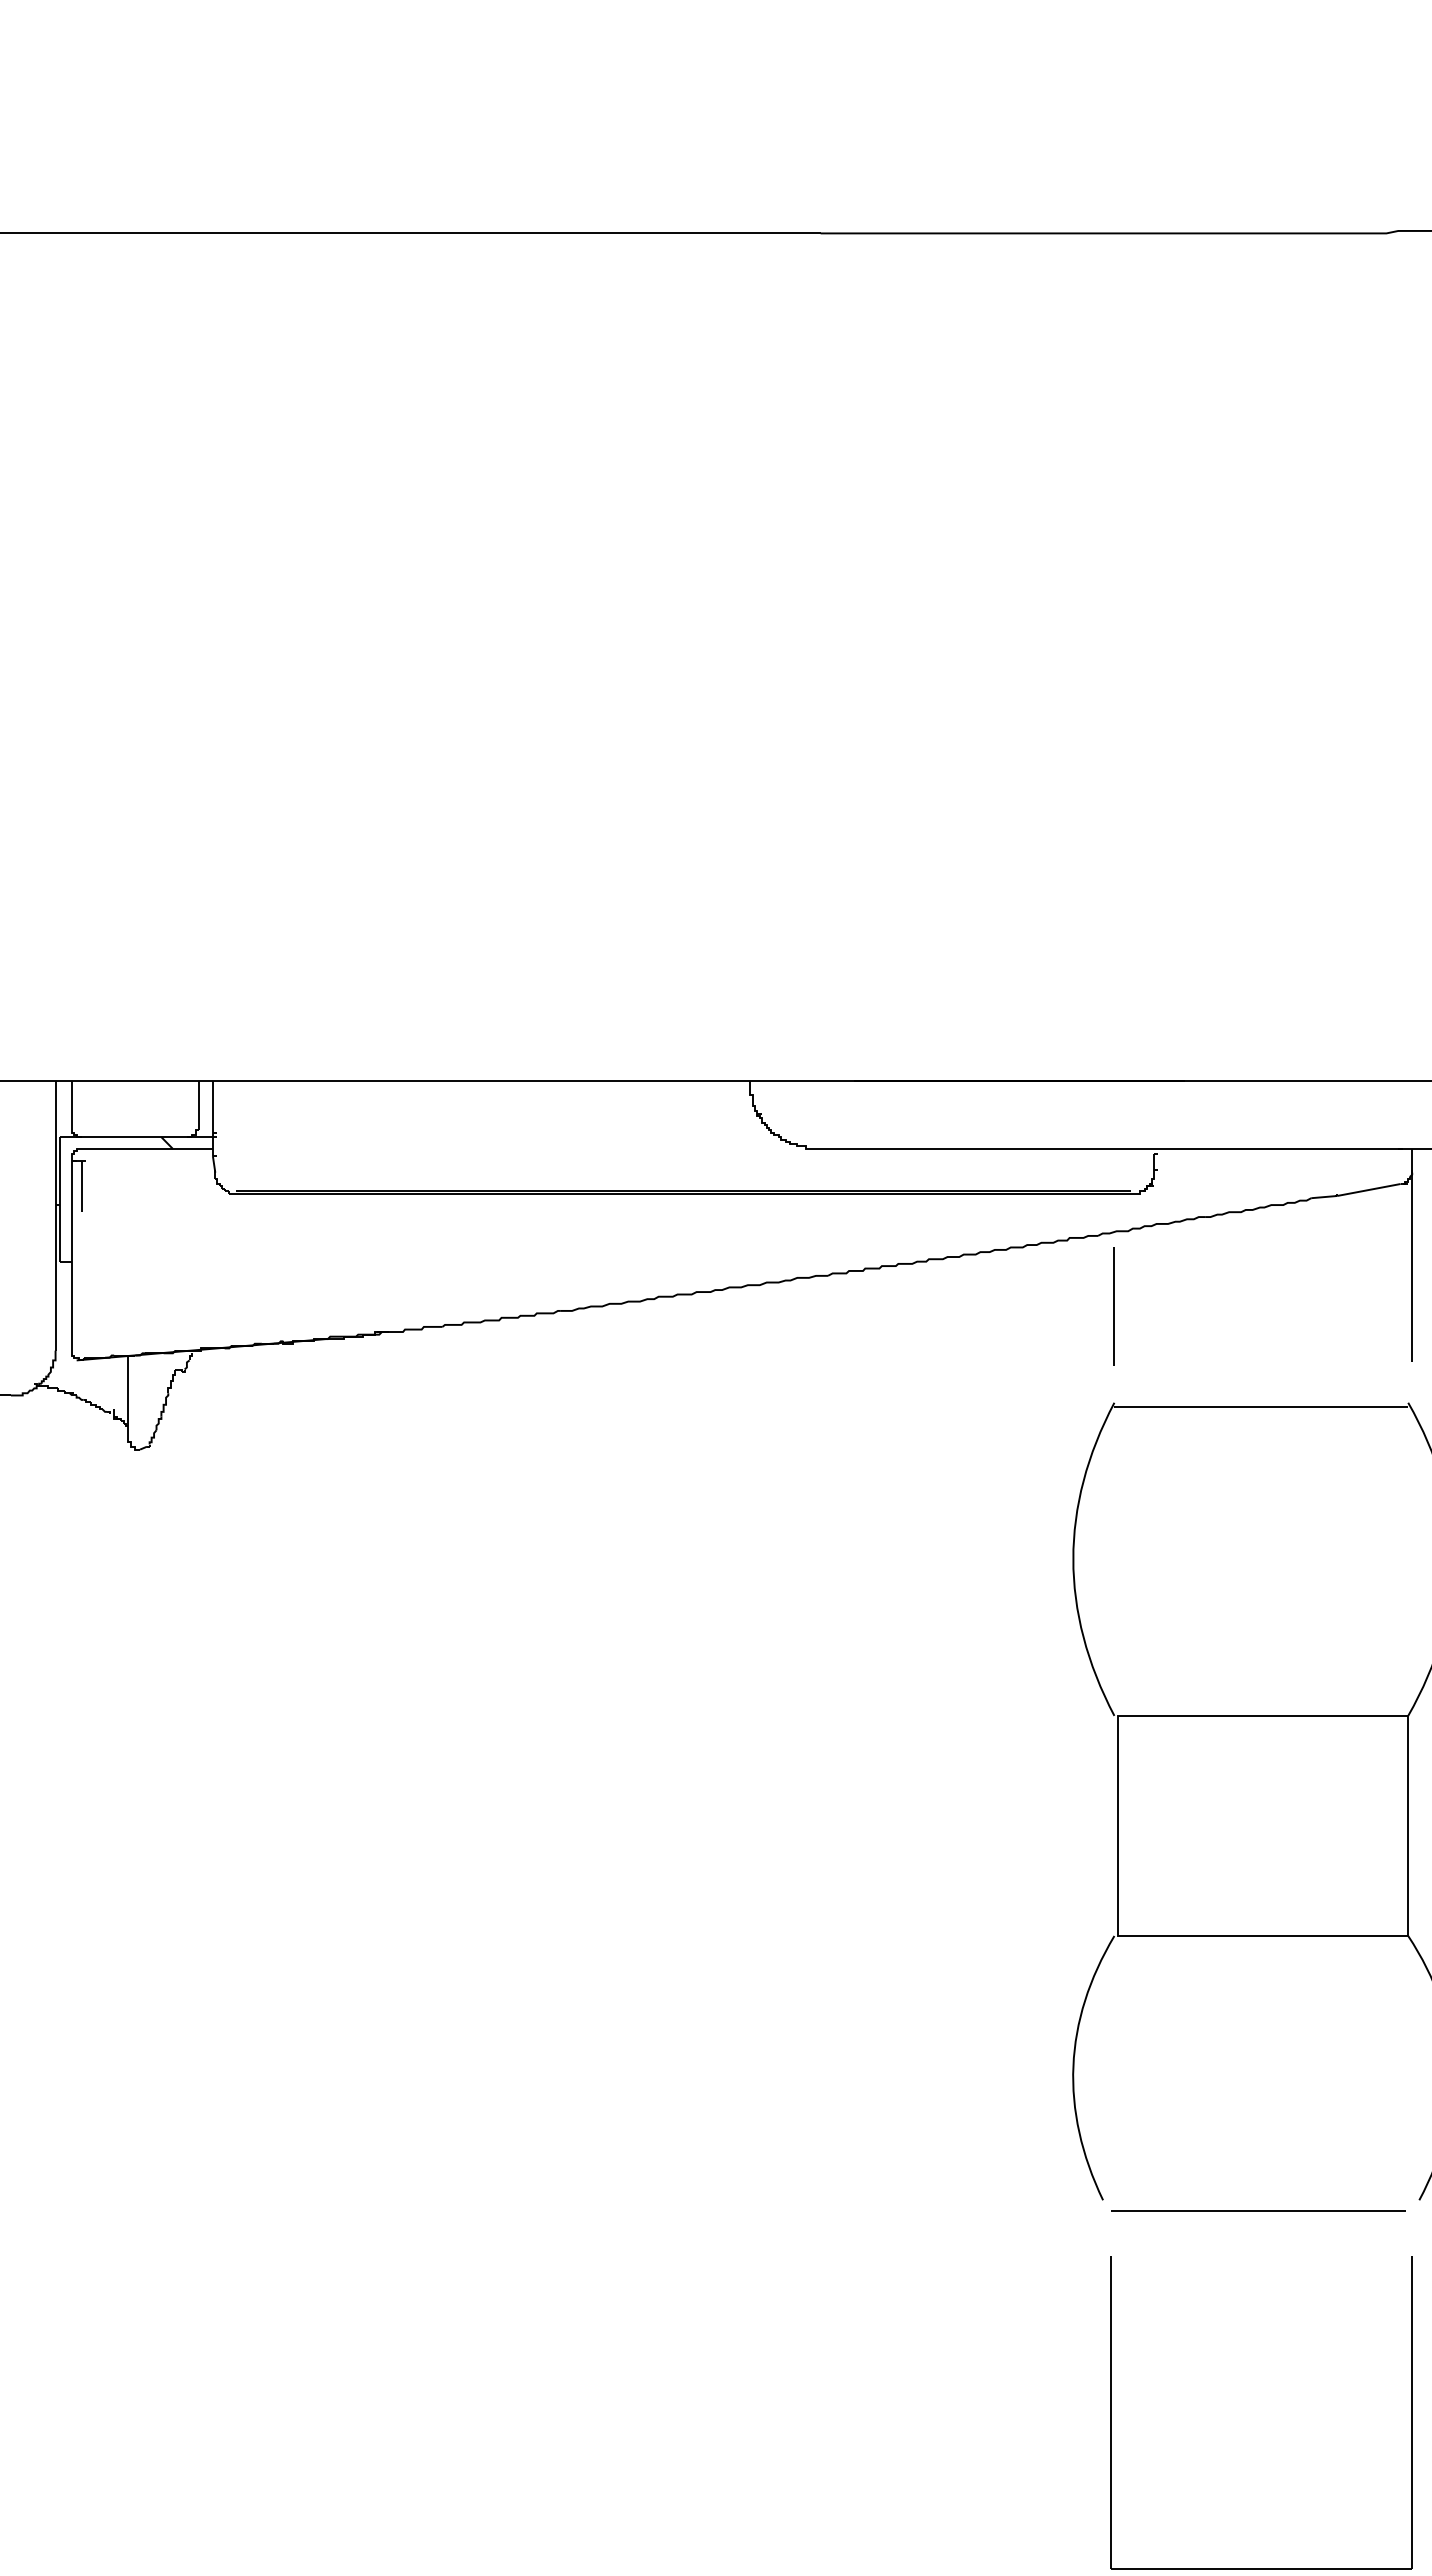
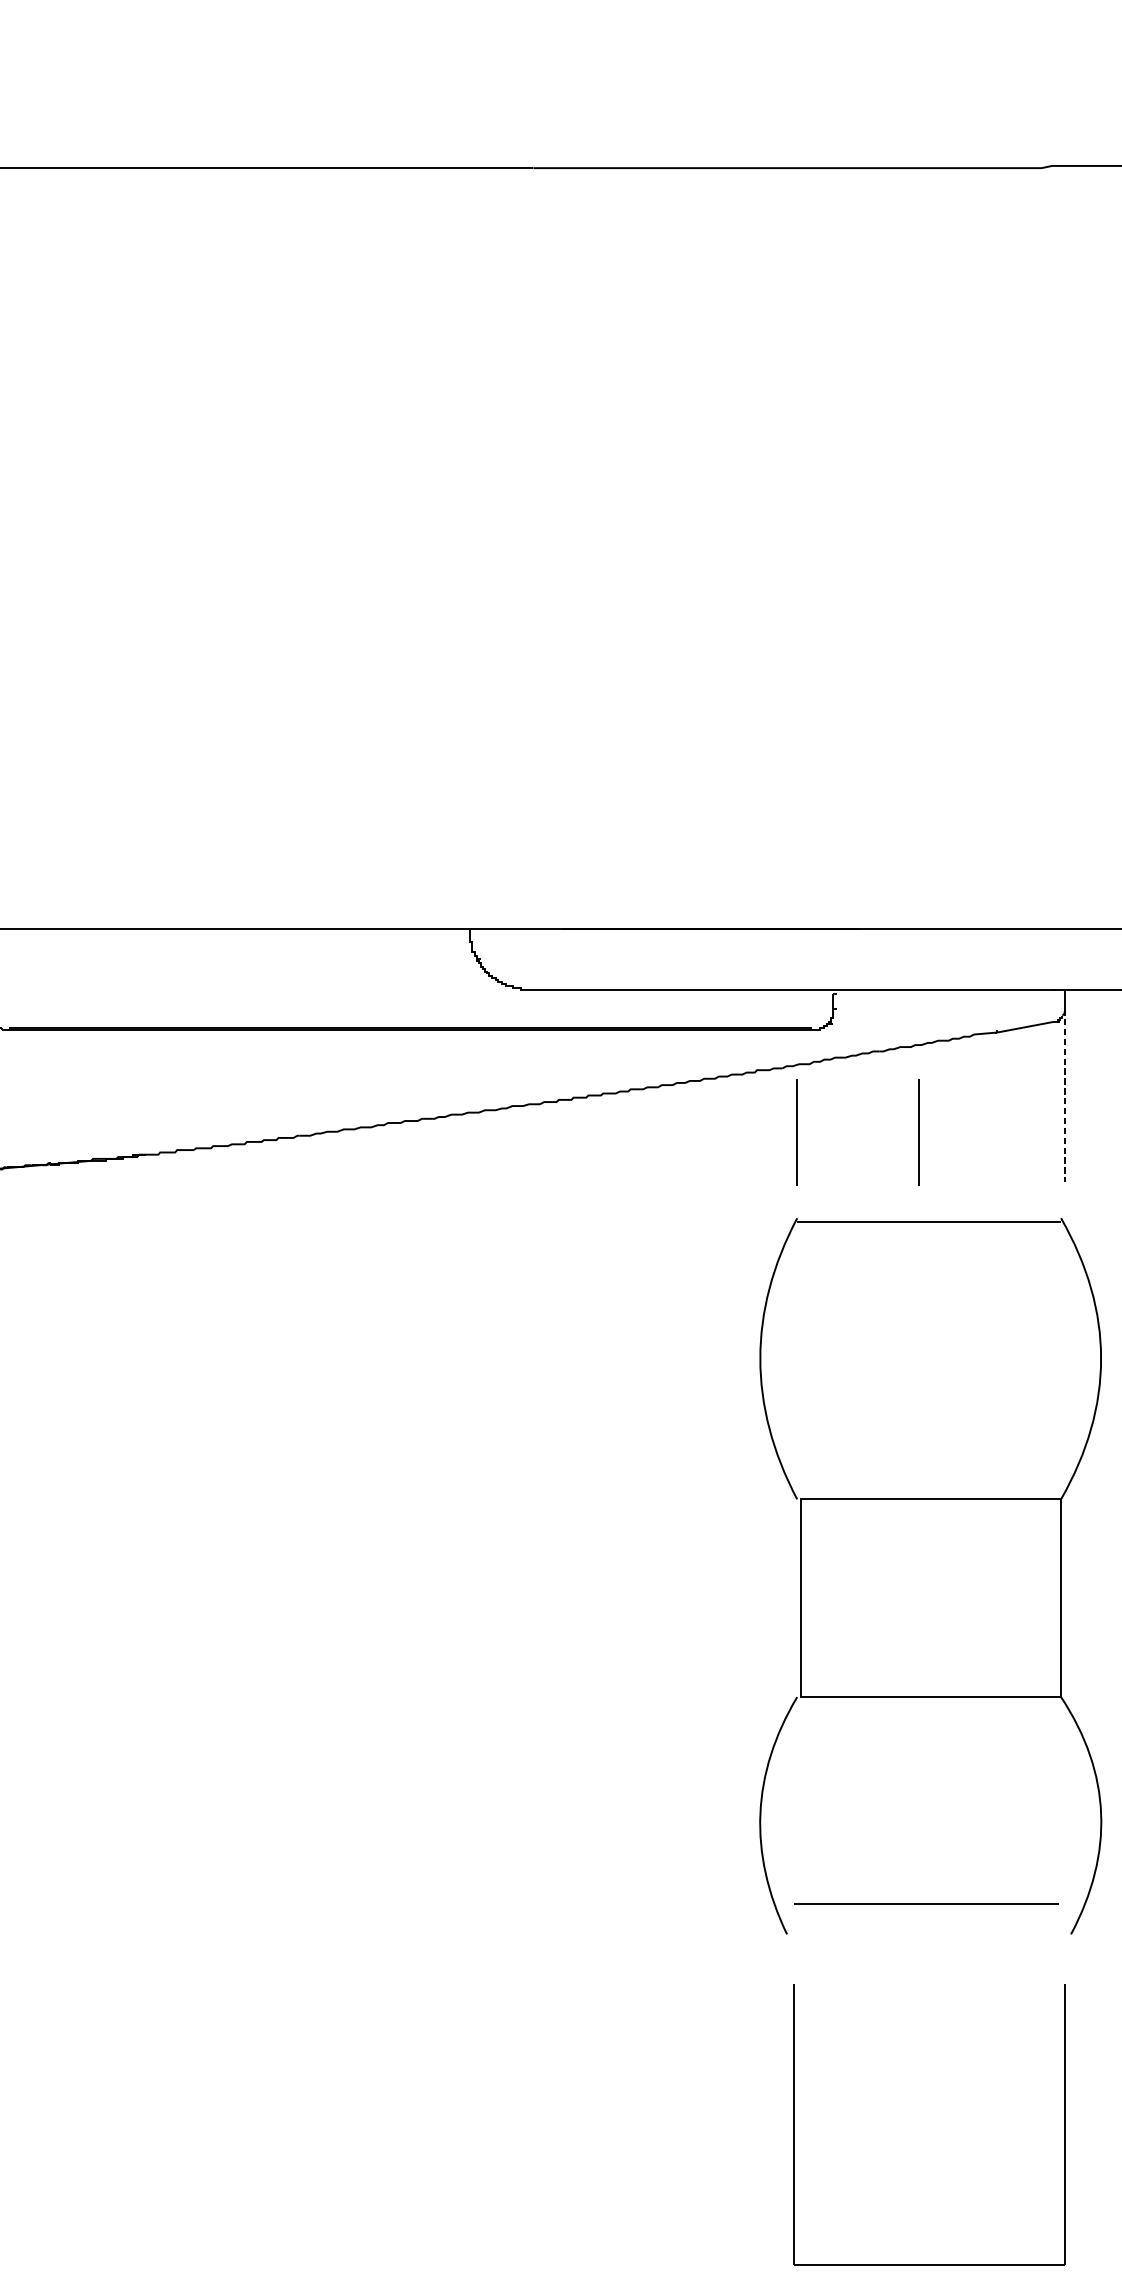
line: (1412, 1266) -> (1064, 1095), solid -> dashed
line: (1249, 1306) -> (918, 1131), added
line: (1258, 2210) -> (926, 1903), moved

